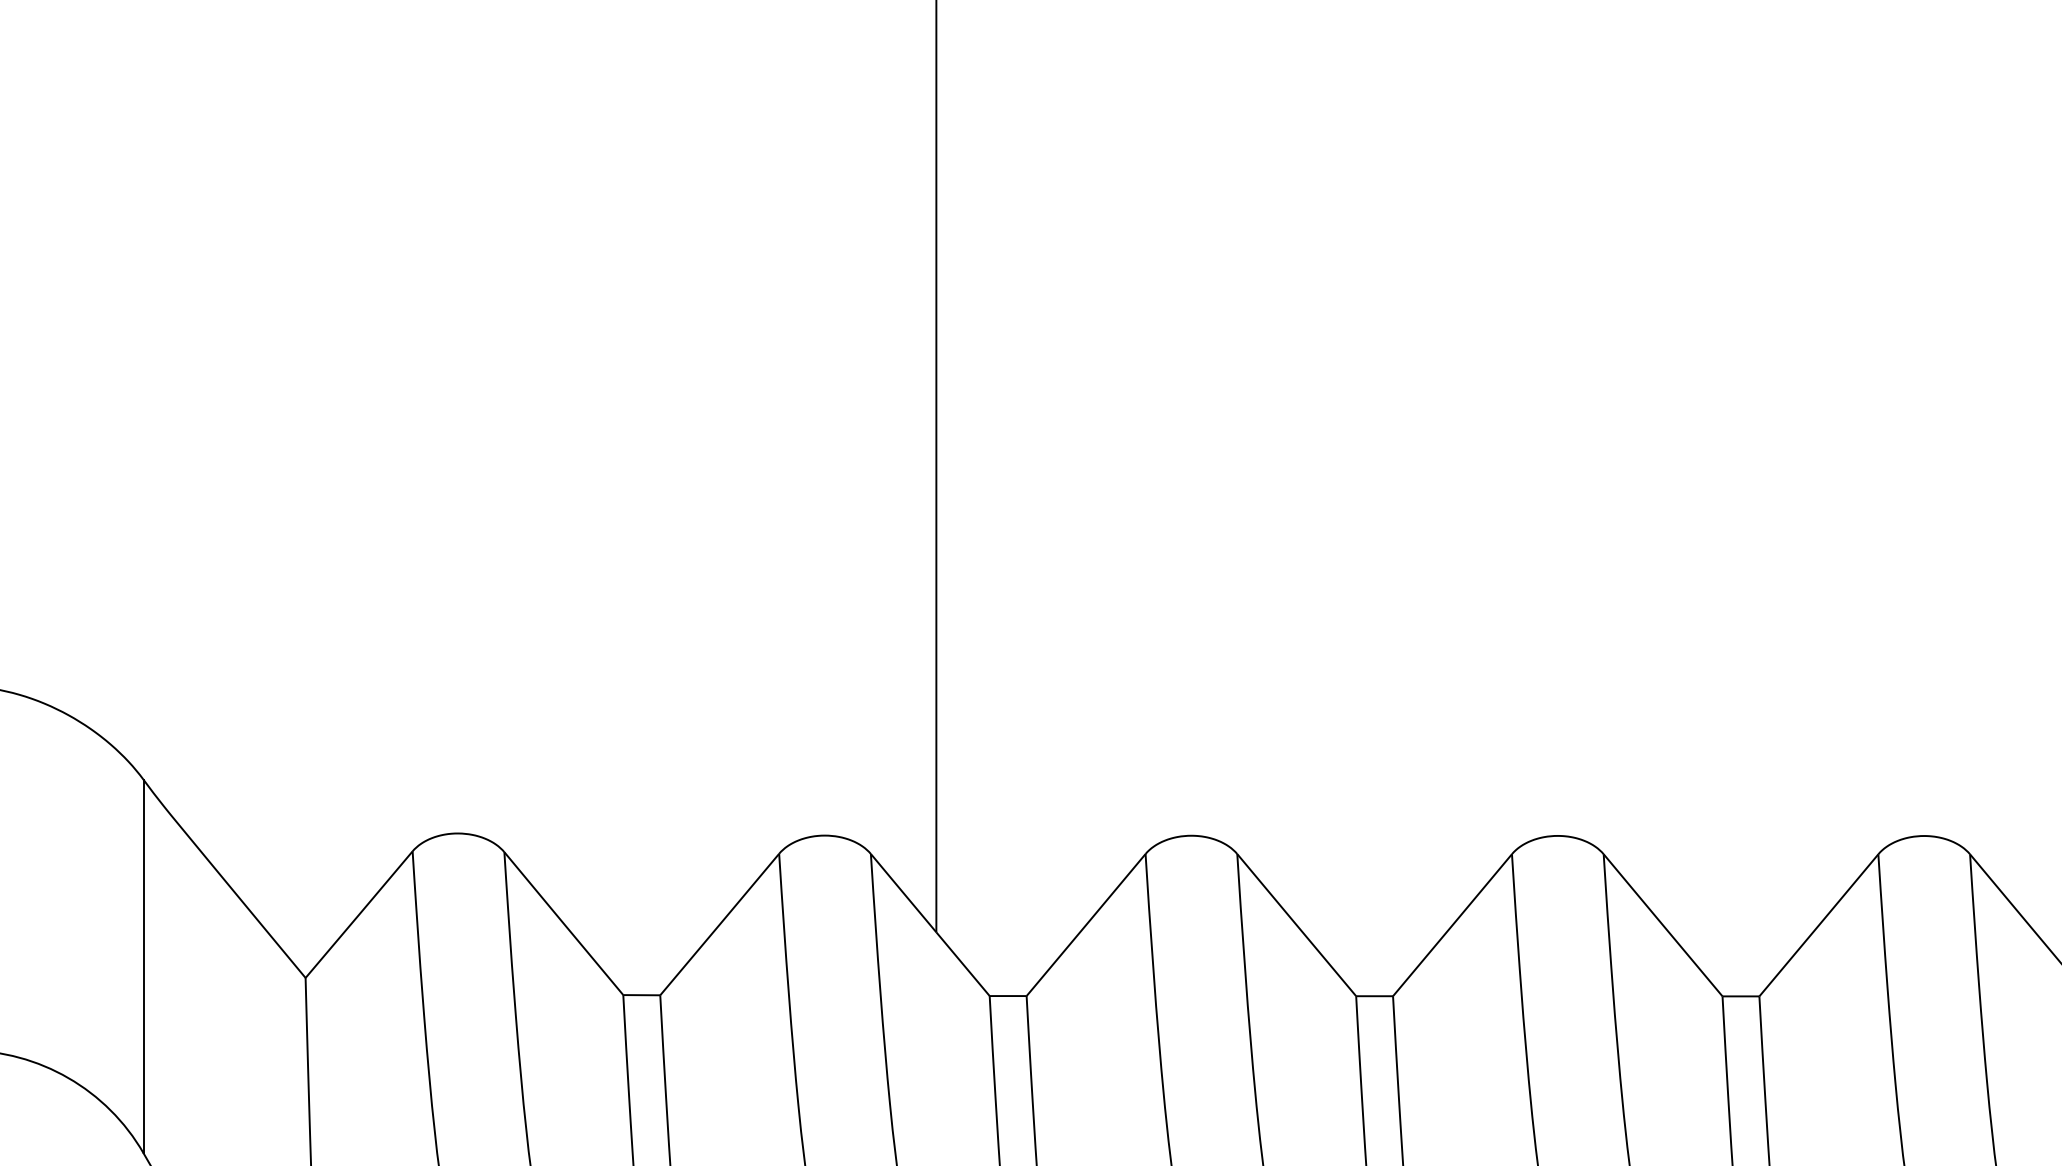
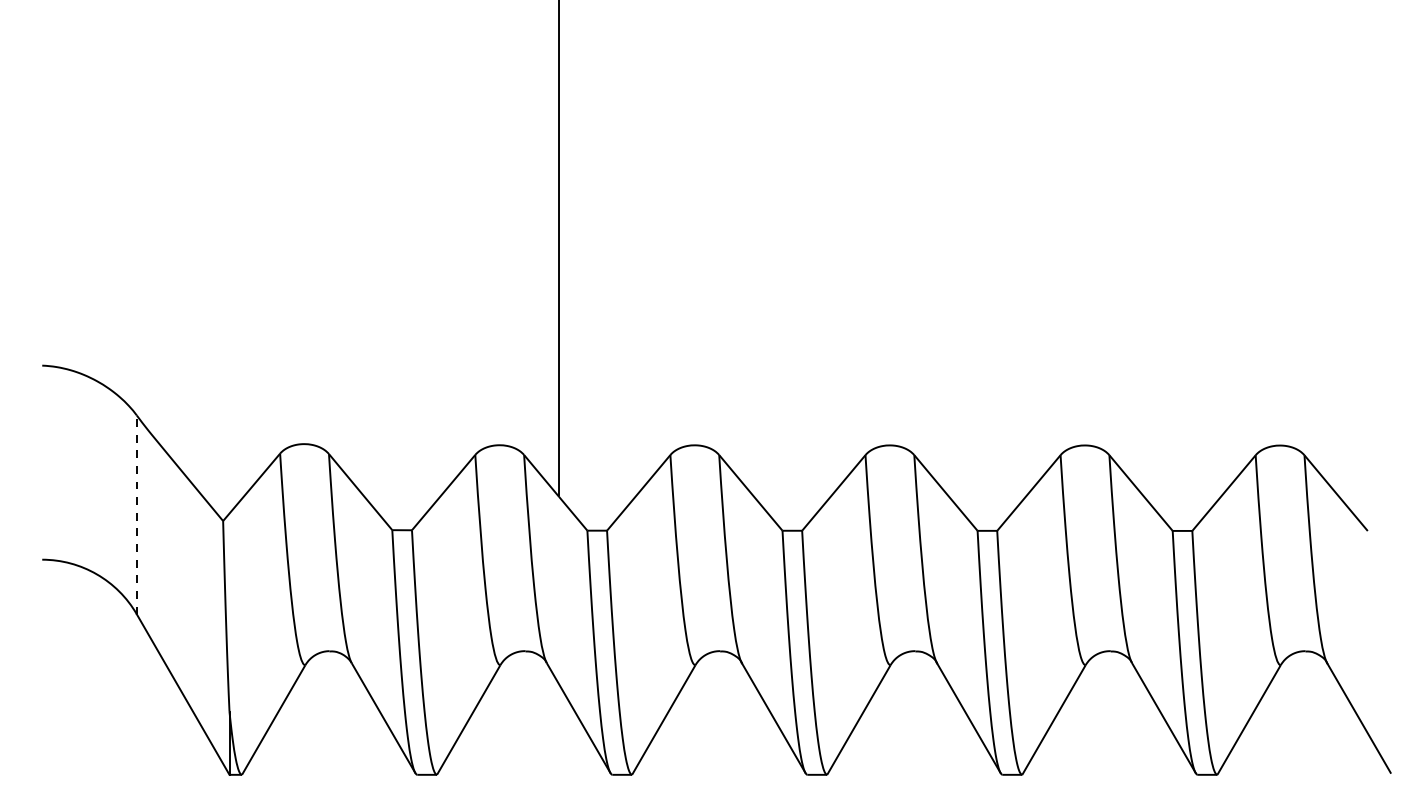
line: (142, 965) -> (136, 514), solid -> dashed

